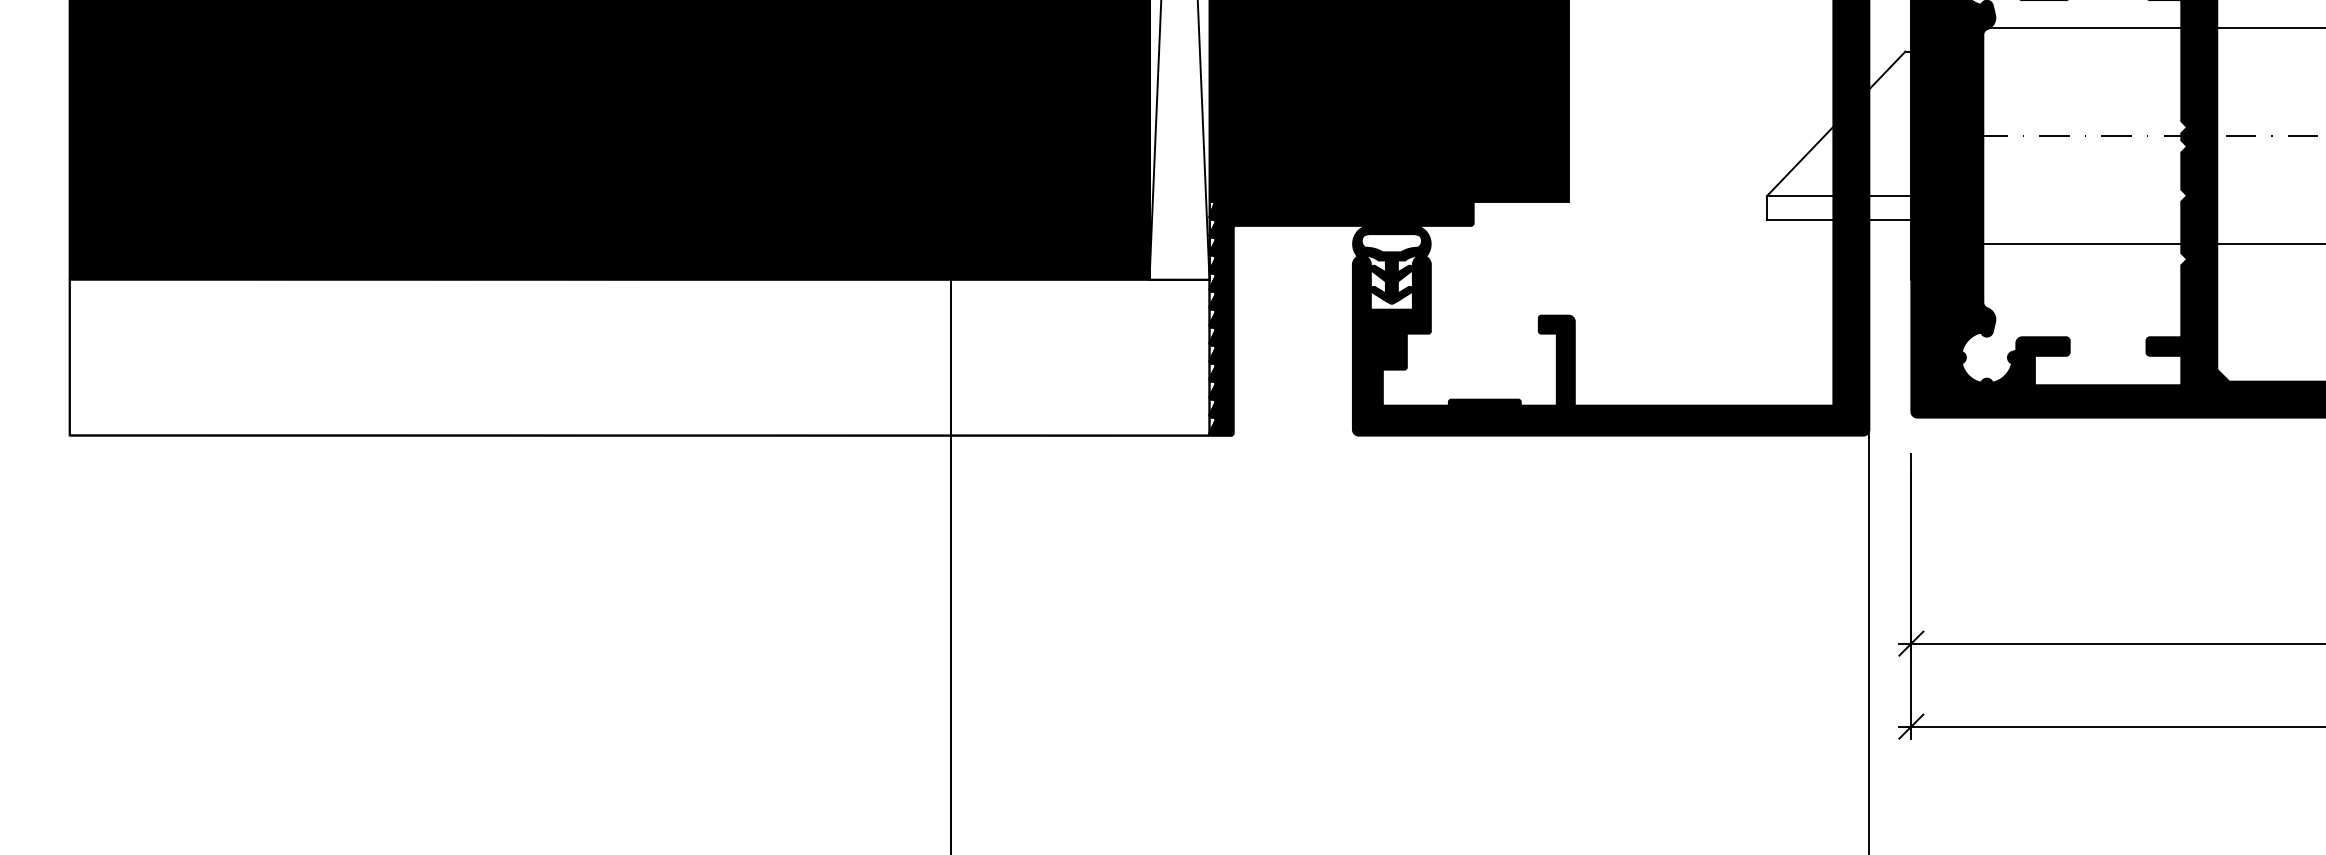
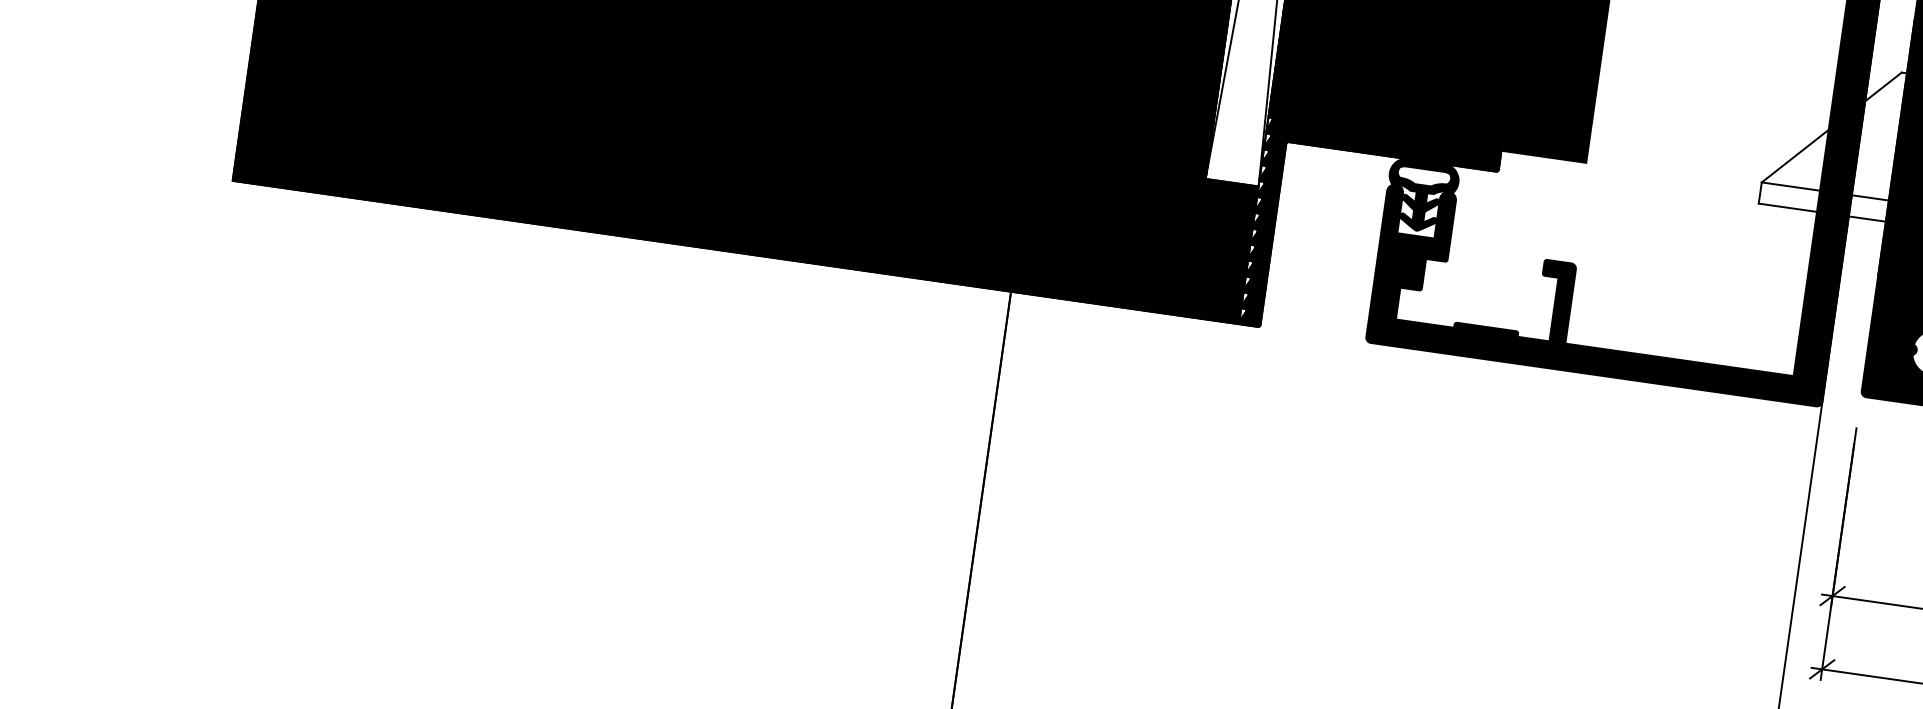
fill: (639, 357) -> (745, 183), added

